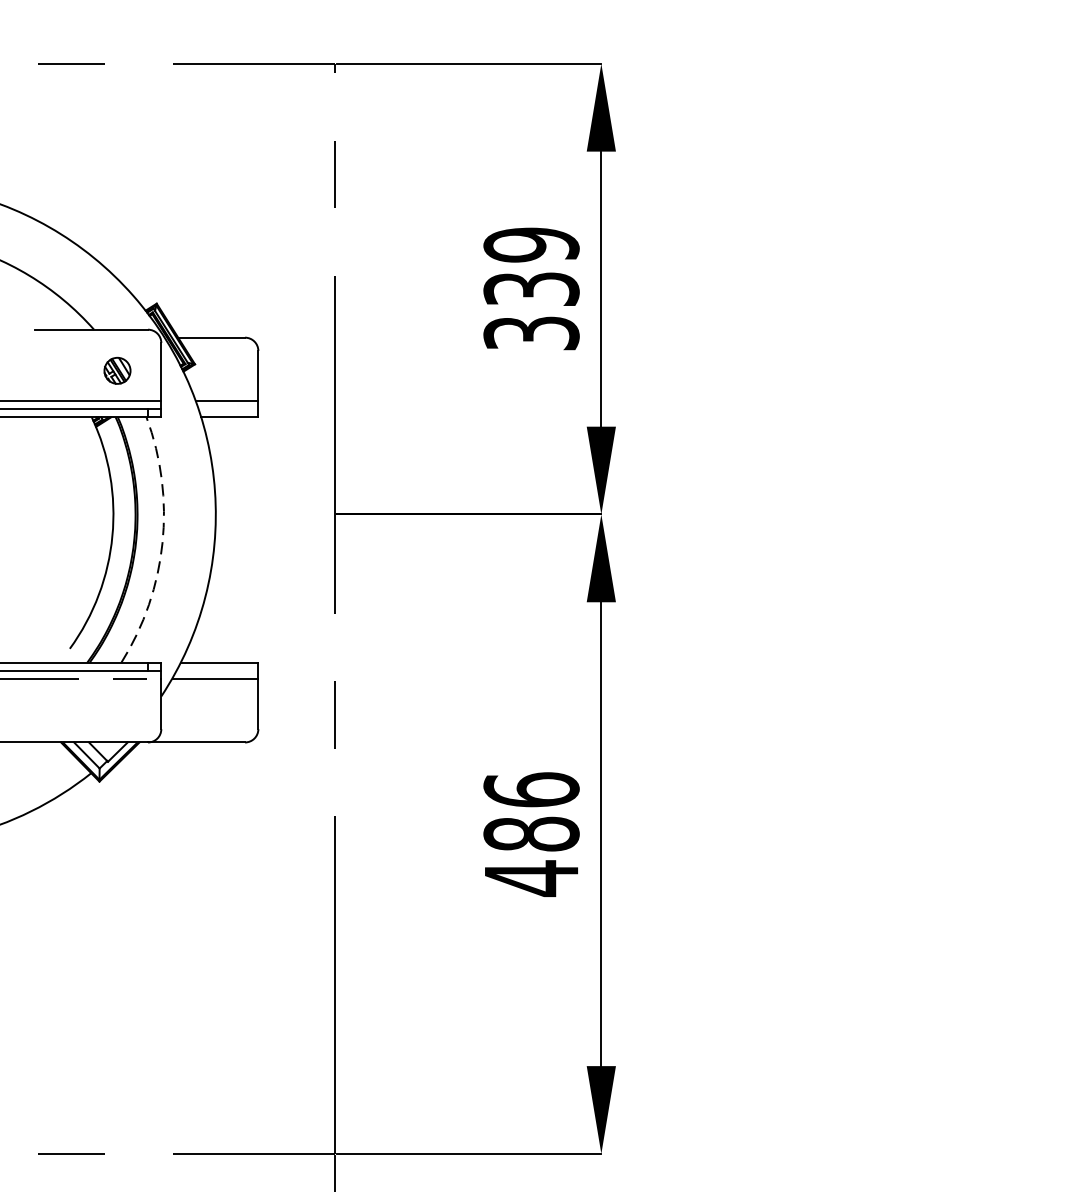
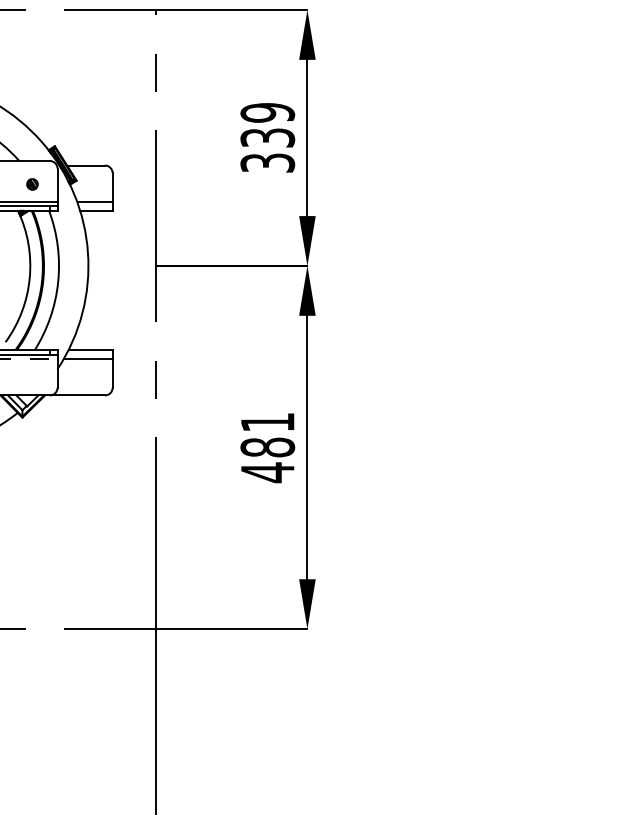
part: (117, 371) -> (32, 184), size x0.71
arc: (163, 543) -> (58, 282), dashed -> solid
text: (531, 790) -> (267, 422), 486 -> 481

